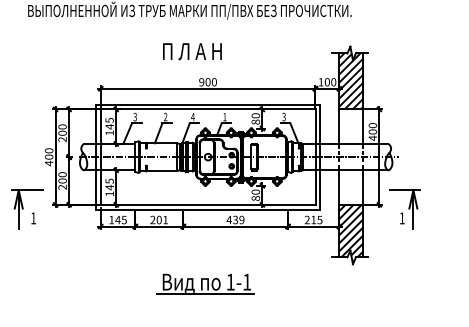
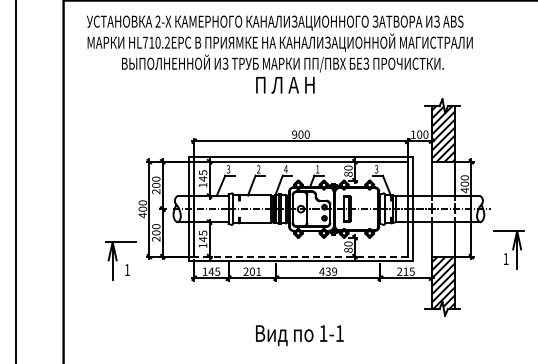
text: (192, 51) -> (285, 85), moved
line: (208, 204) -> (301, 256), solid -> dashed
part: (404, 208) -> (508, 249), moved
line: (205, 294) -> (298, 345), removed

